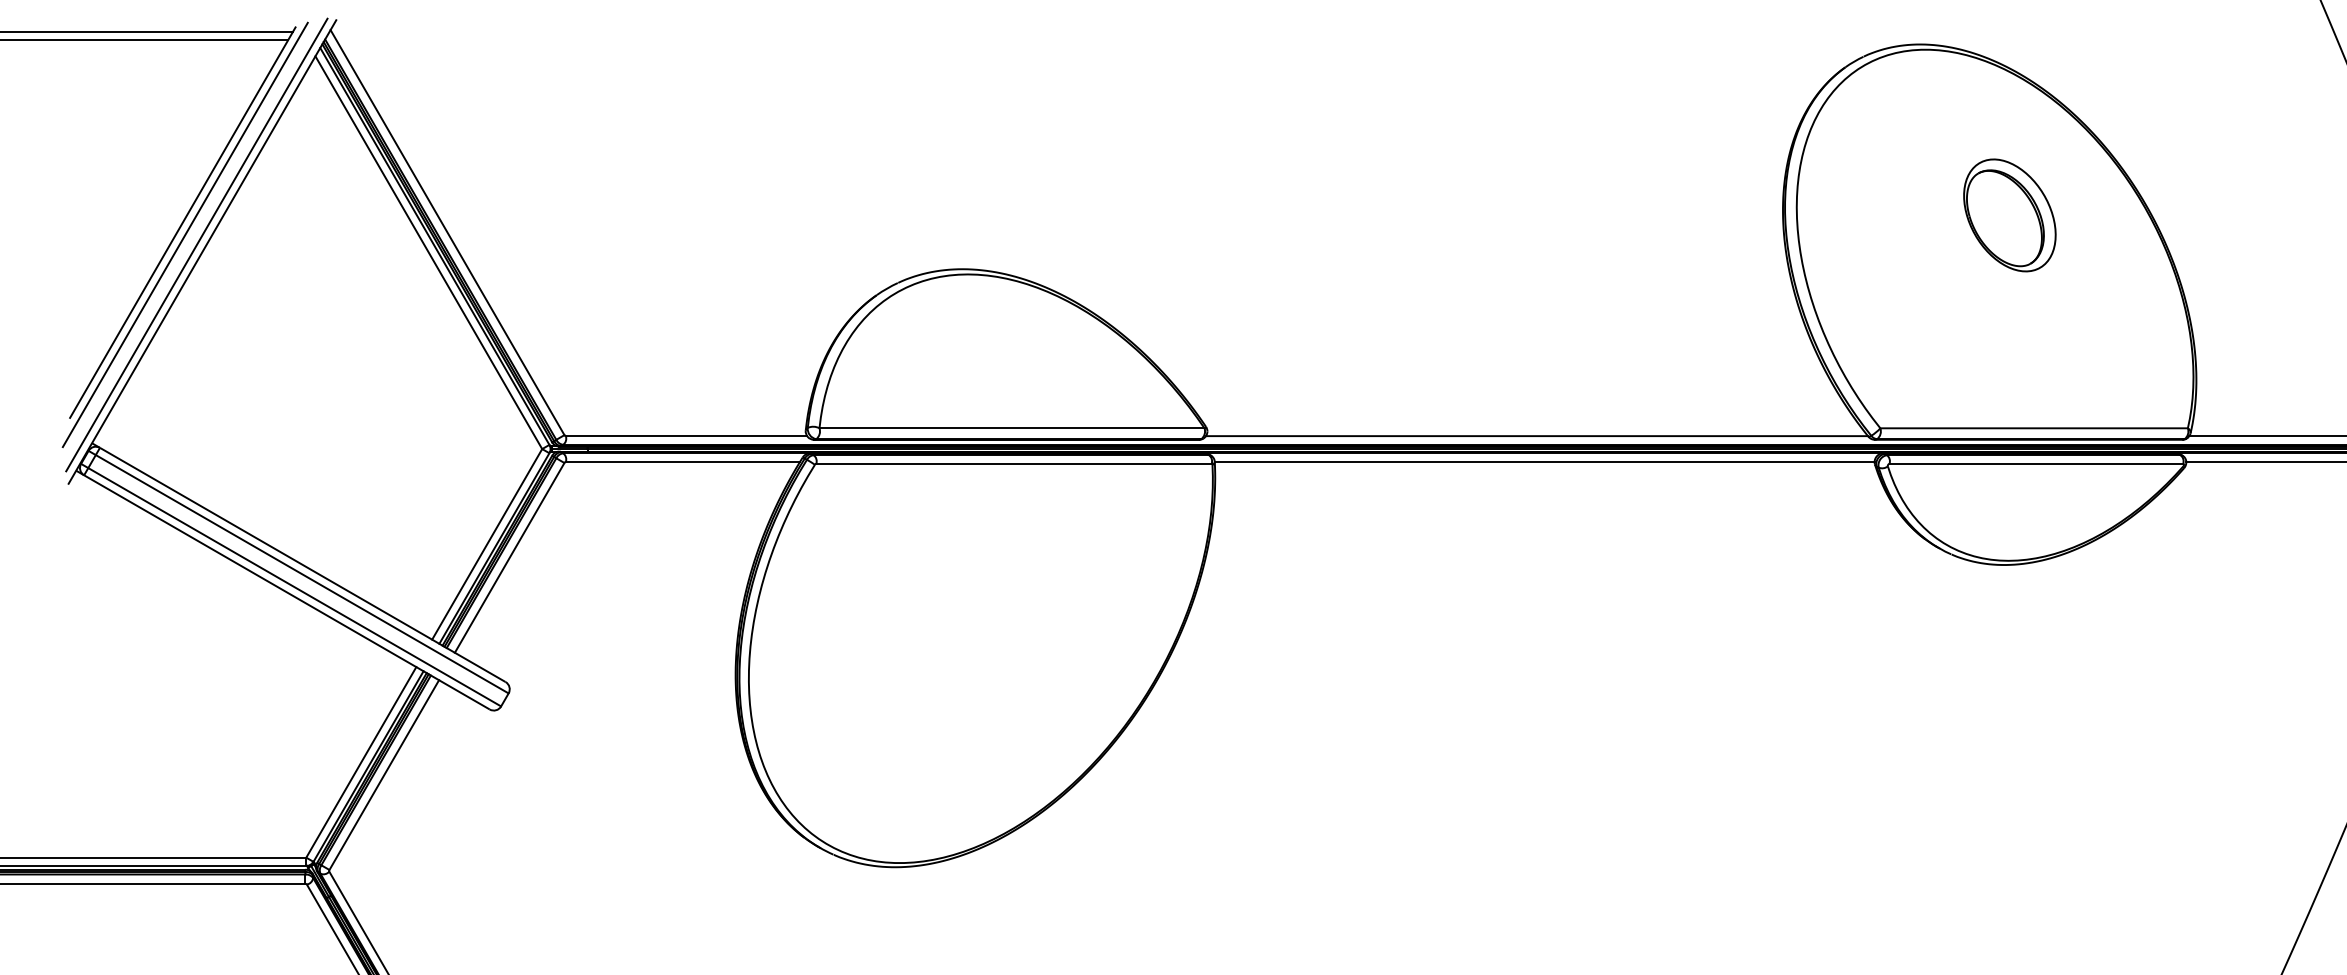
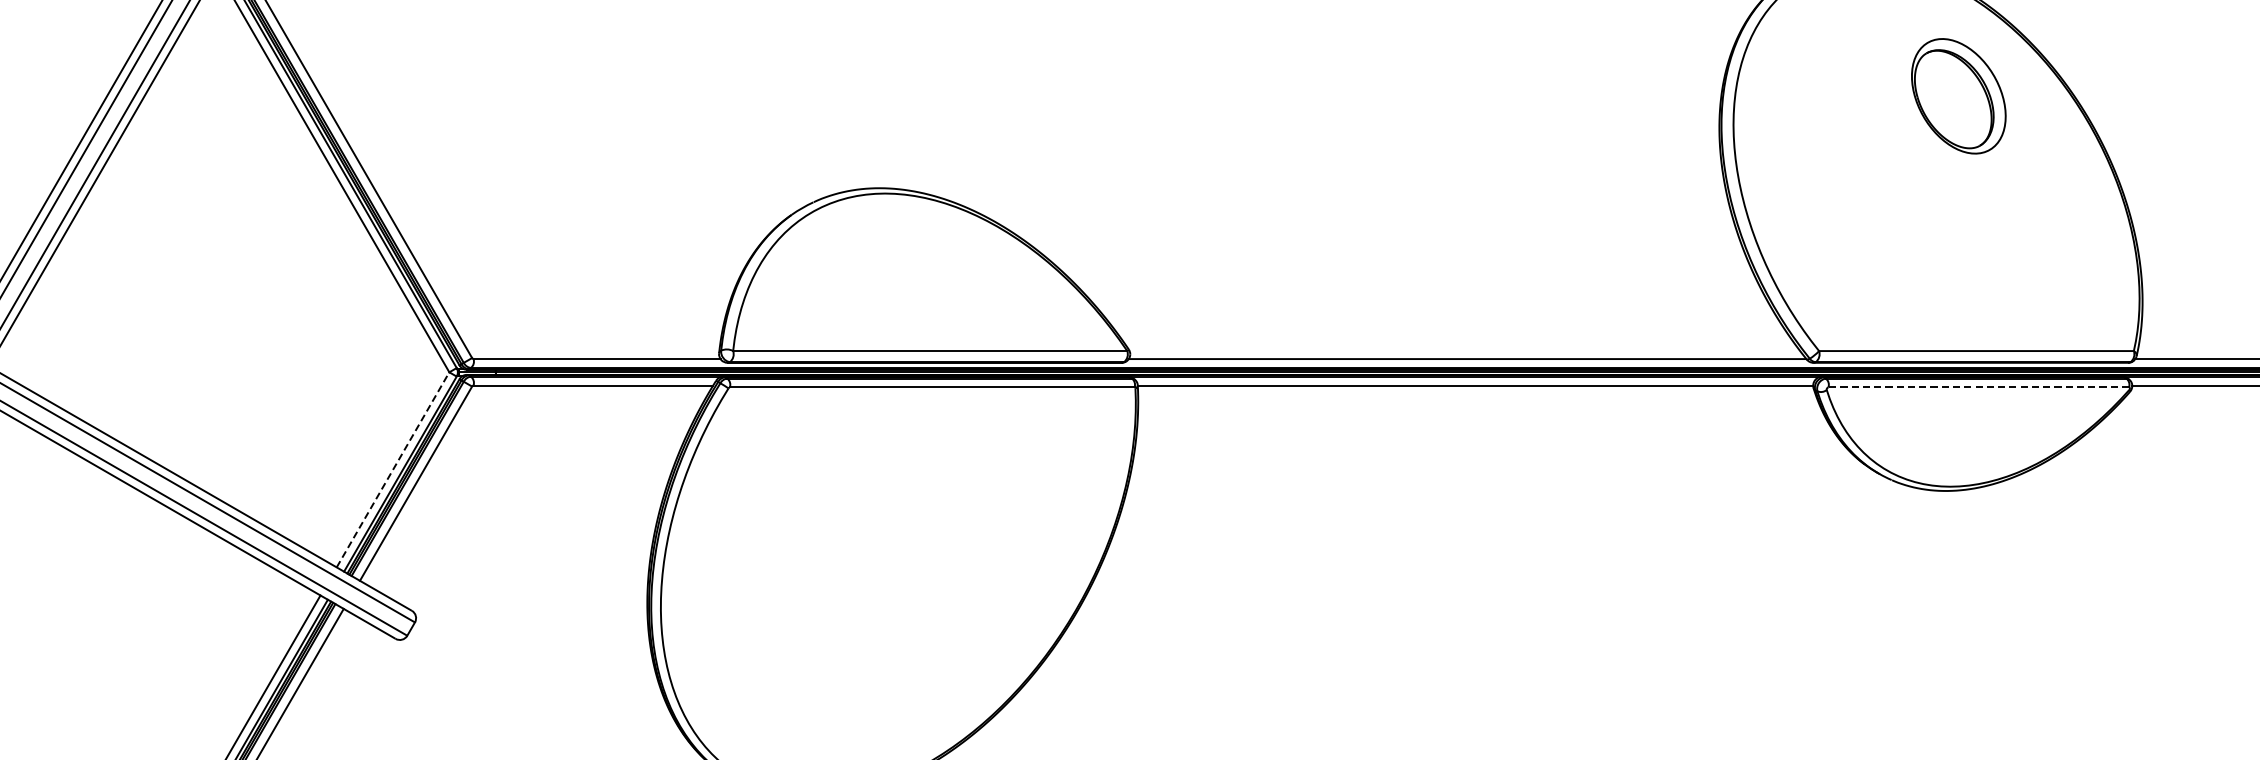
part: (2009, 215) -> (1958, 96), moved
line: (2036, 463) -> (1978, 387), solid -> dashed
line: (487, 543) -> (393, 468), solid -> dashed

